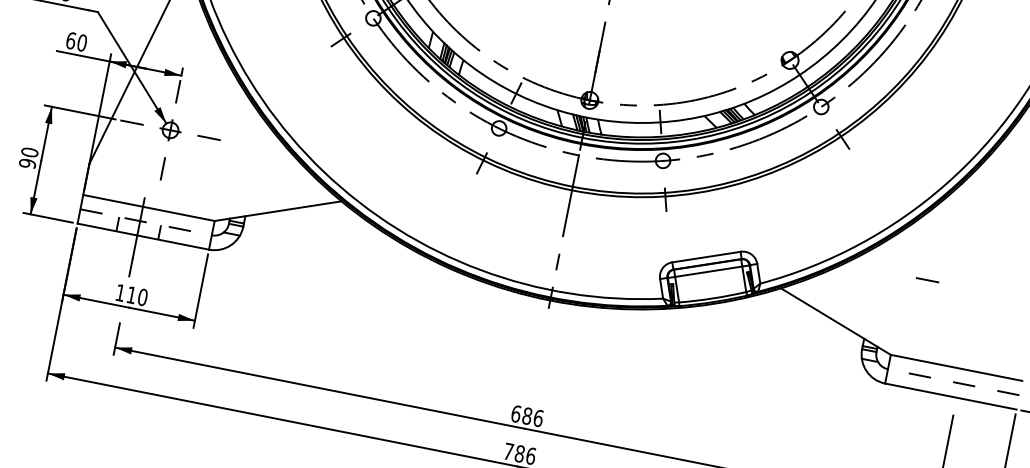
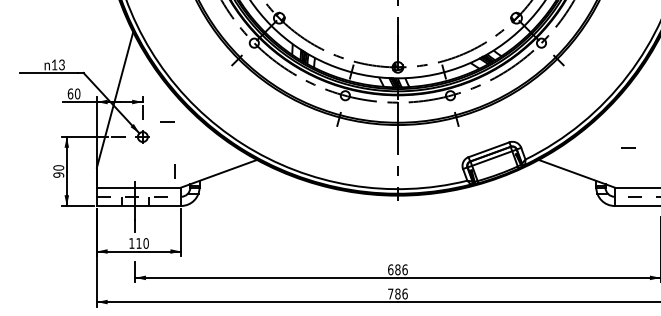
line: (209, 137) -> (167, 121), moved
line: (162, 168) -> (174, 171), moved
line: (928, 279) -> (628, 147), moved

